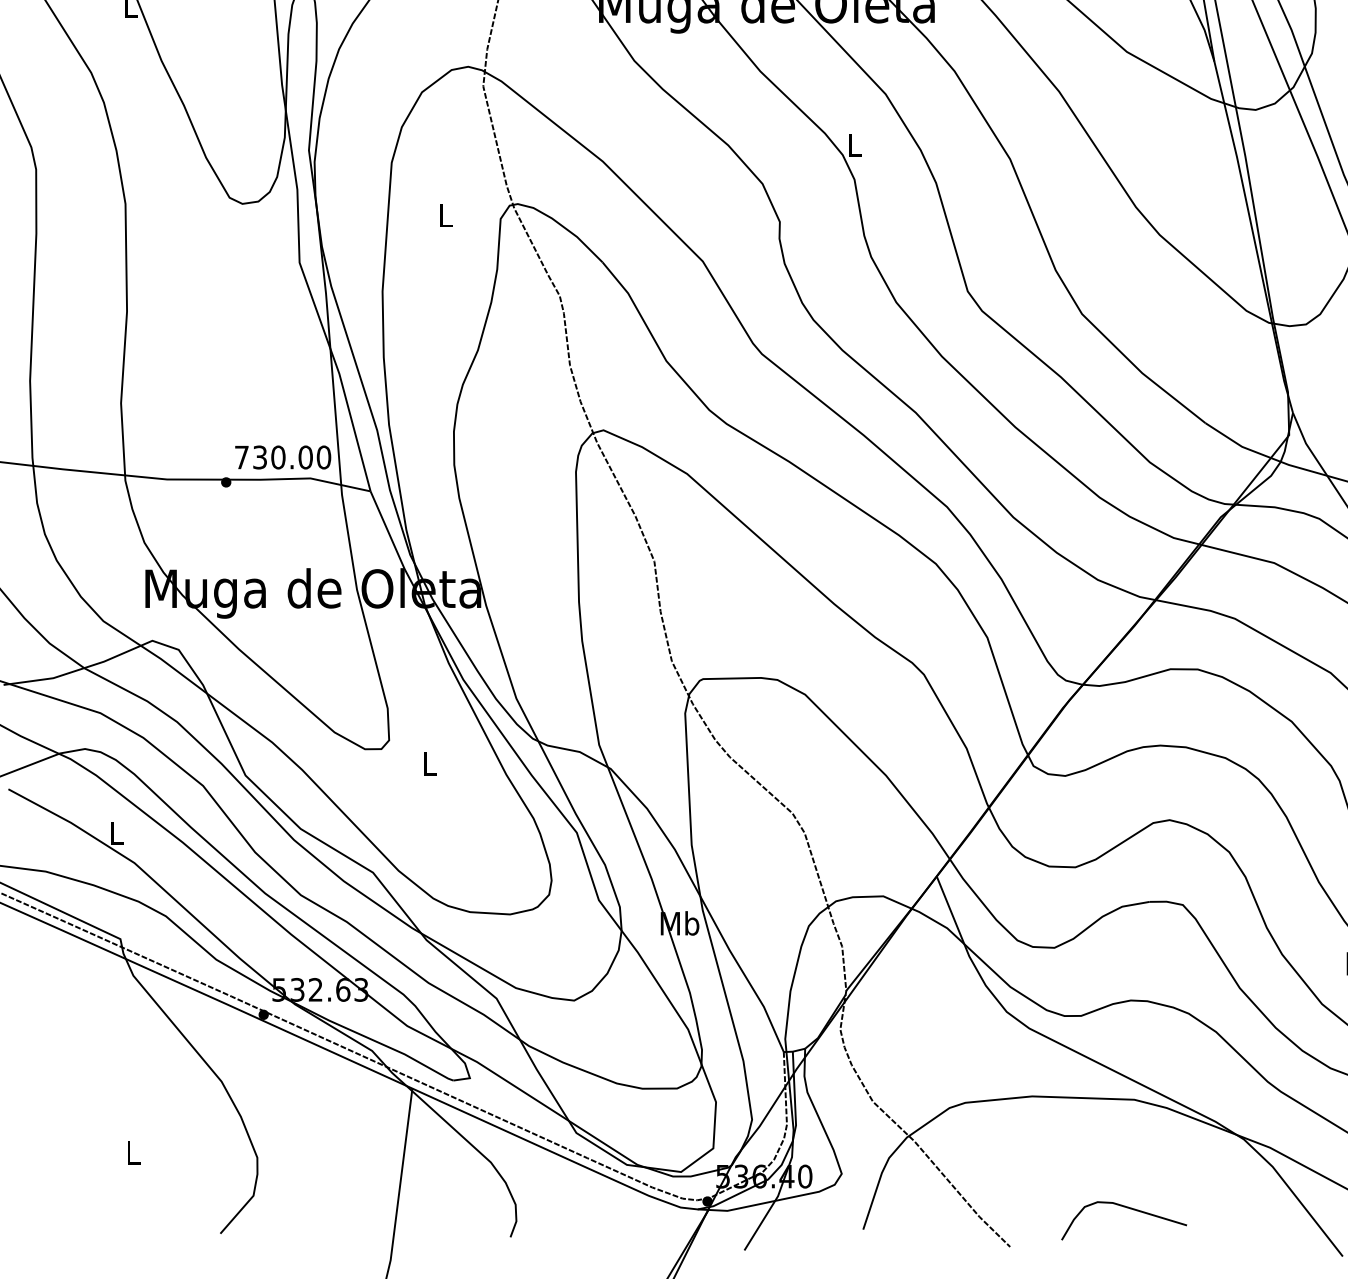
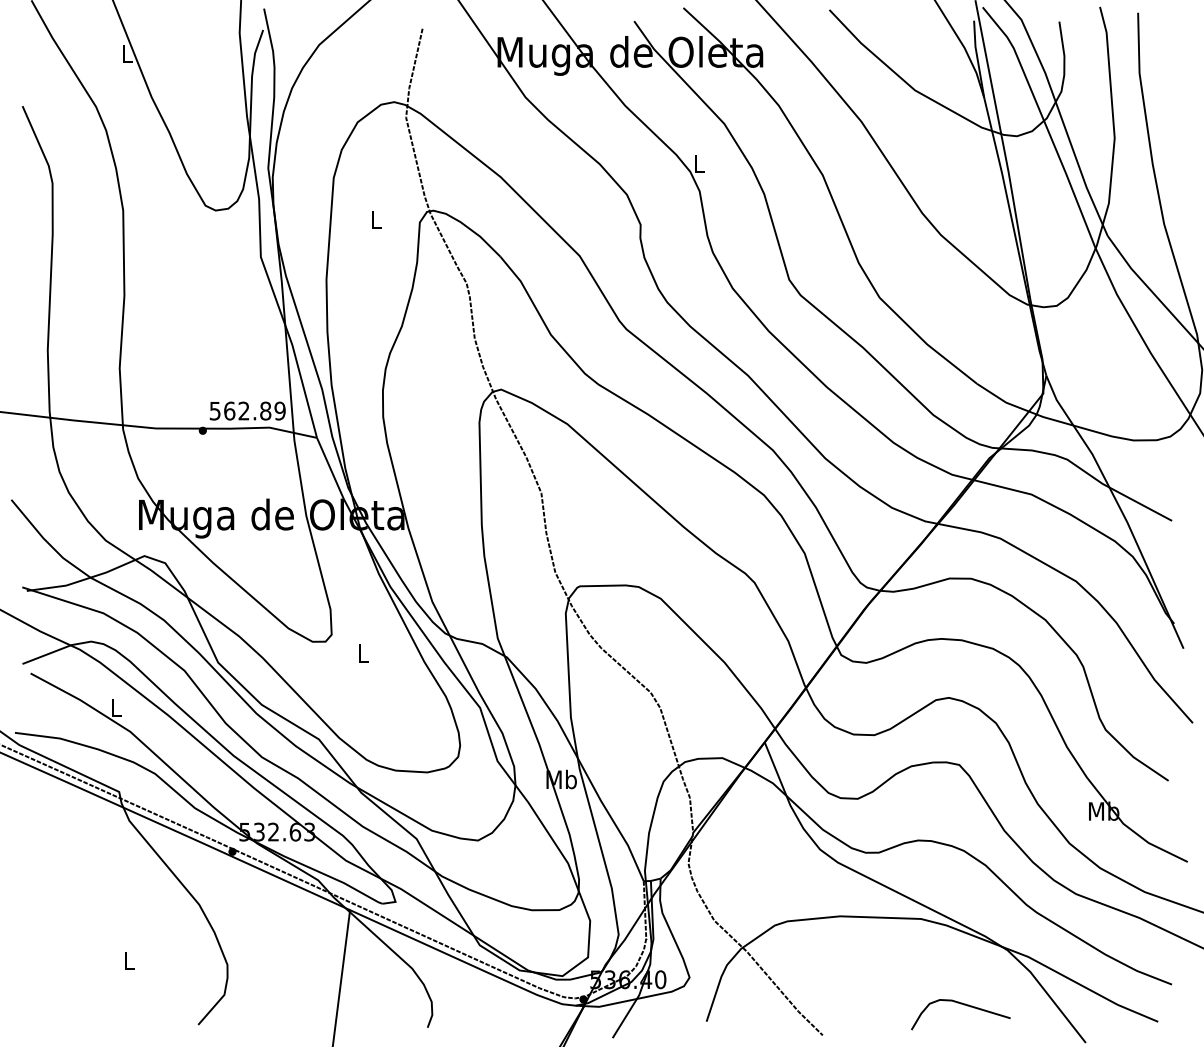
text: (282, 456) -> (247, 410), 730.00 -> 562.89
curve: (1128, 1209) -> (964, 1005), moved

